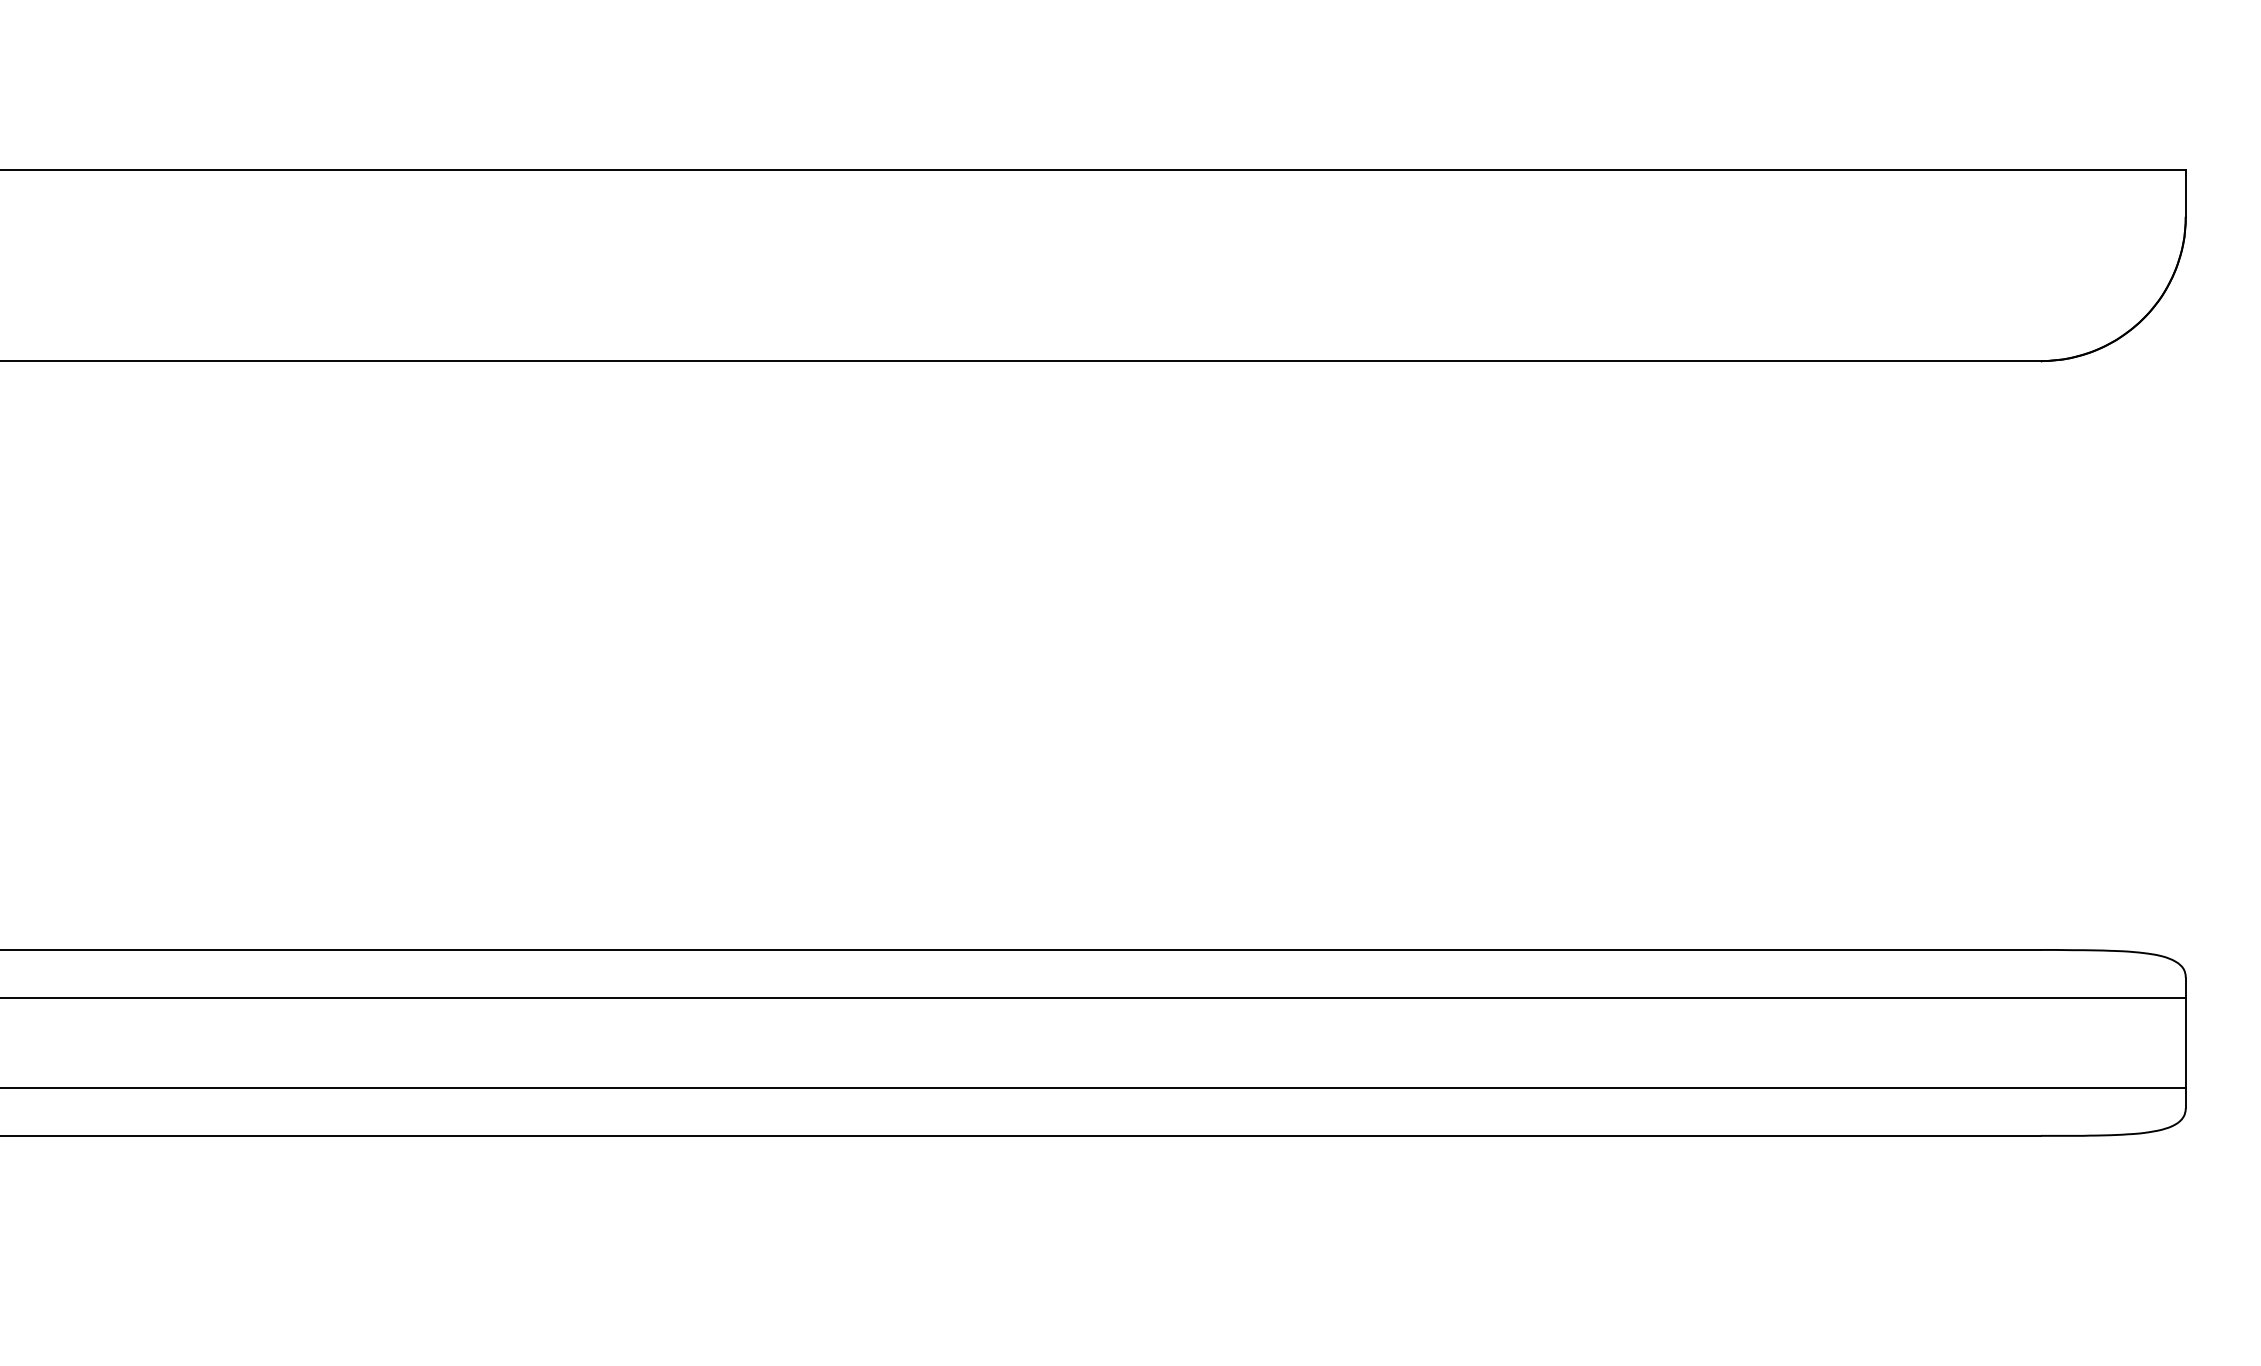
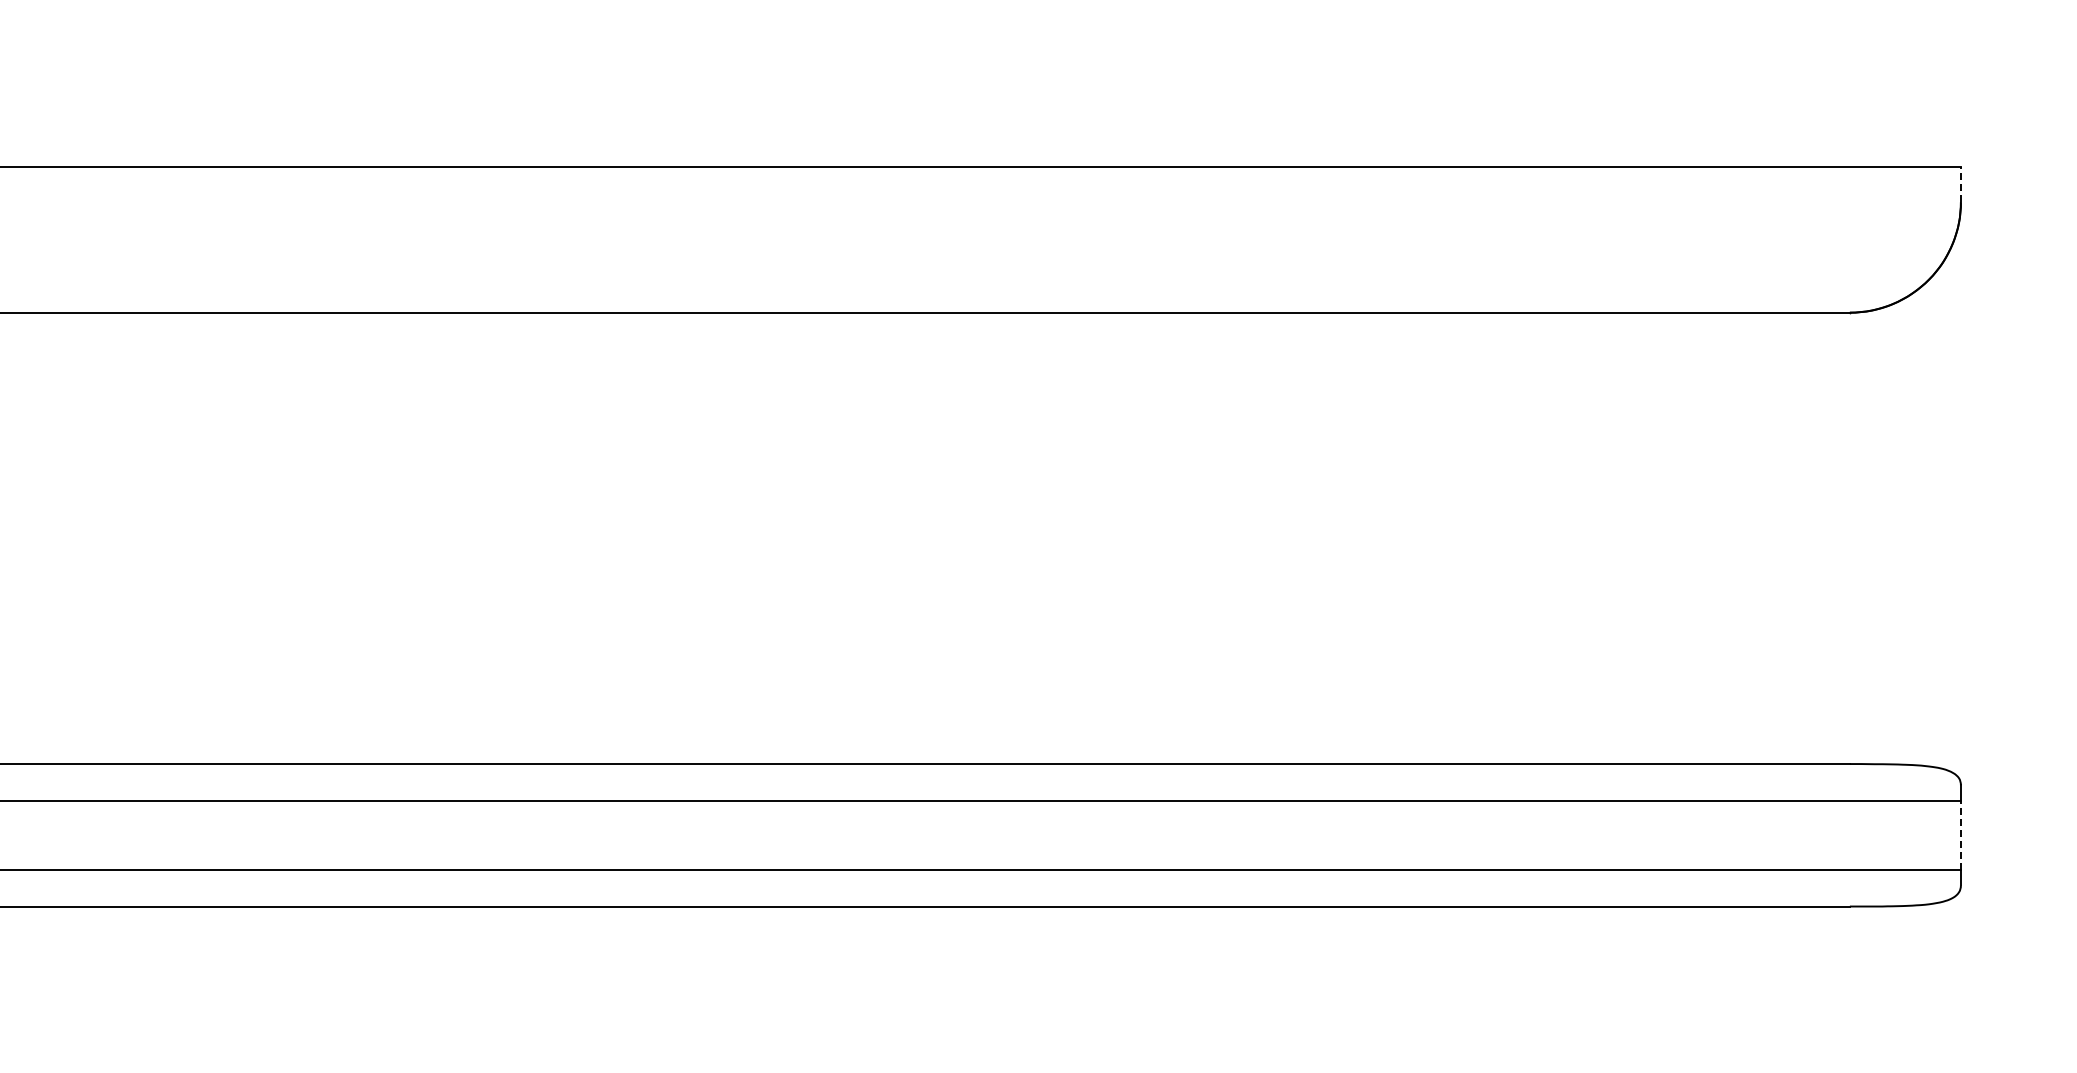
line: (2185, 193) -> (1960, 184), solid -> dashed
line: (2185, 1041) -> (1960, 834), solid -> dashed

